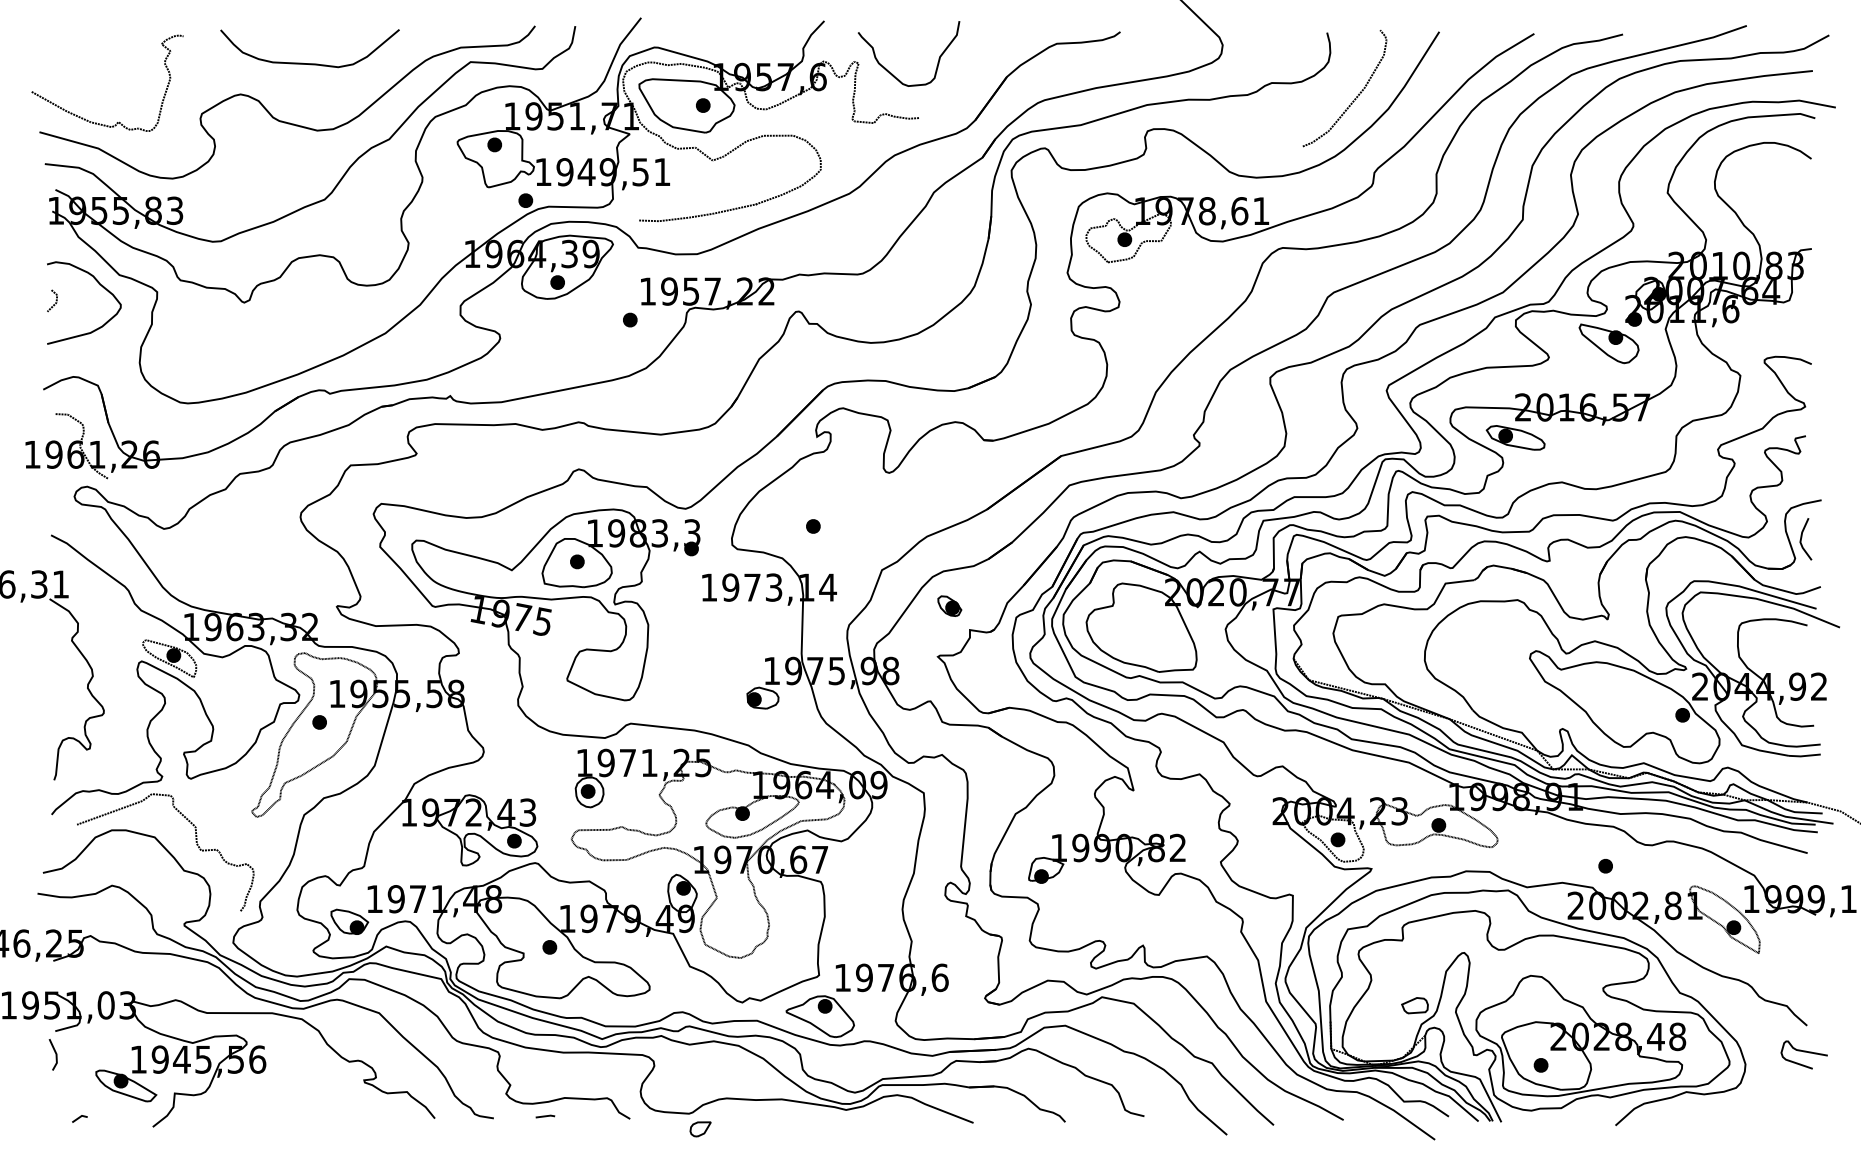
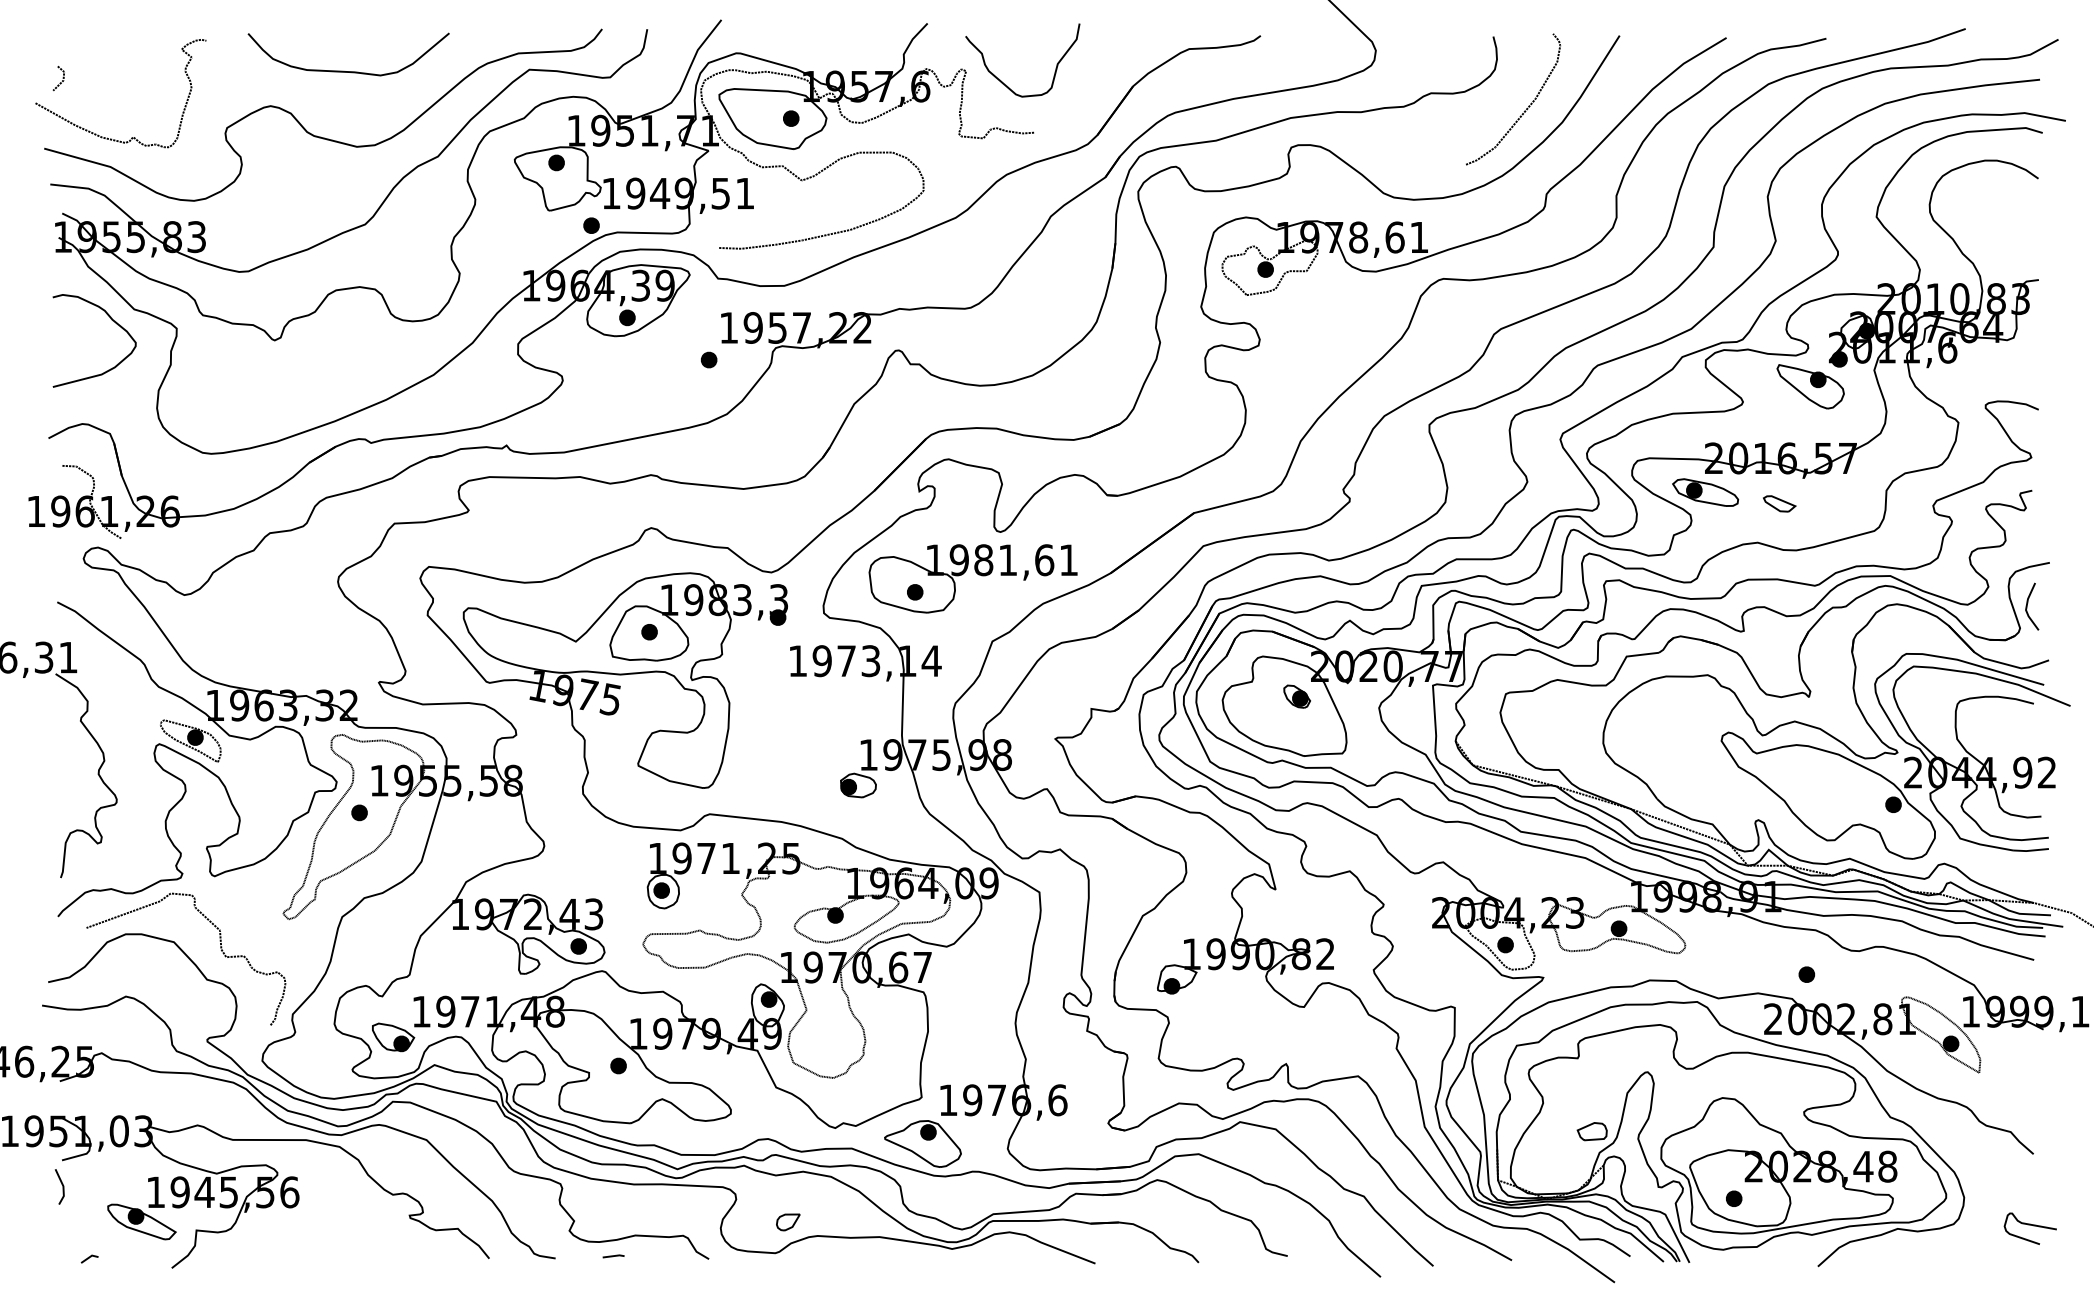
line: (55, 300) -> (62, 78), moved
part: (1581, 447) -> (1779, 503), added
part: (864, 514) -> (972, 578), added
part: (949, 605) -> (1296, 695), moved
curve: (1803, 1052) -> (2029, 1225), moved
part: (700, 1129) -> (788, 1222), moved

